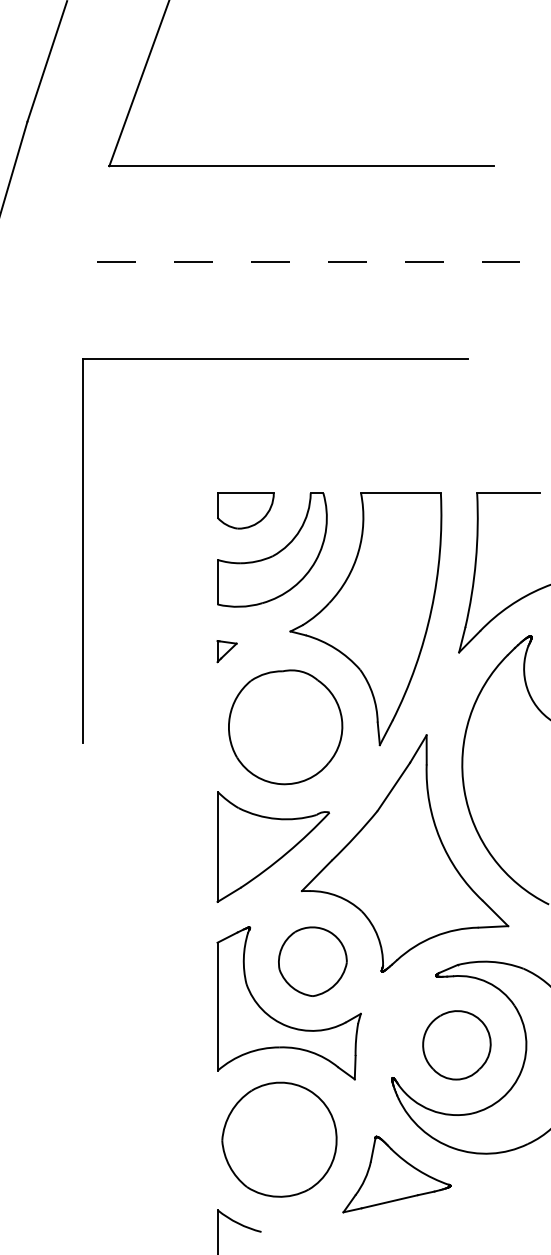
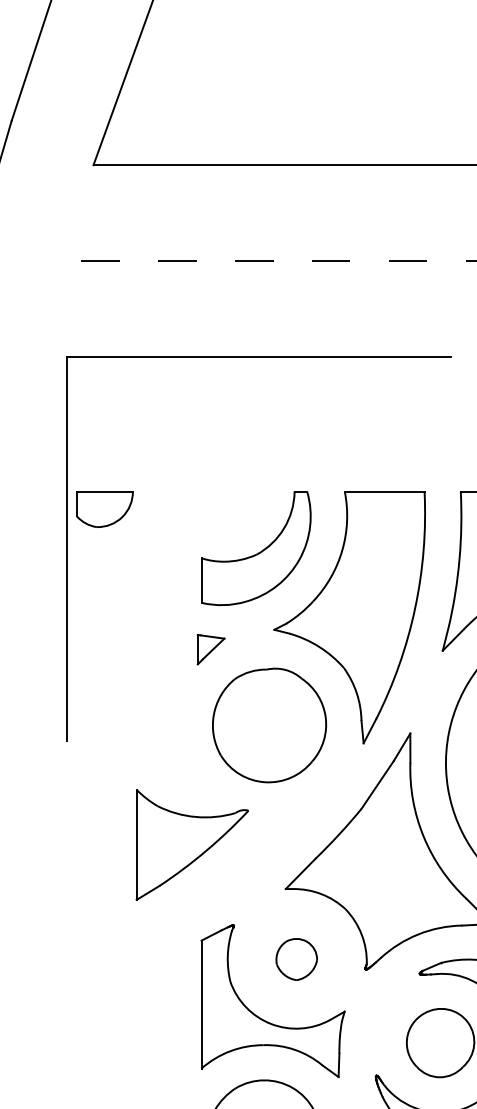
part: (245, 510) -> (104, 509), moved
part: (226, 651) -> (210, 649), size x1.4
part: (273, 846) -> (192, 844), moved
part: (312, 961) -> (296, 959), size x0.6

